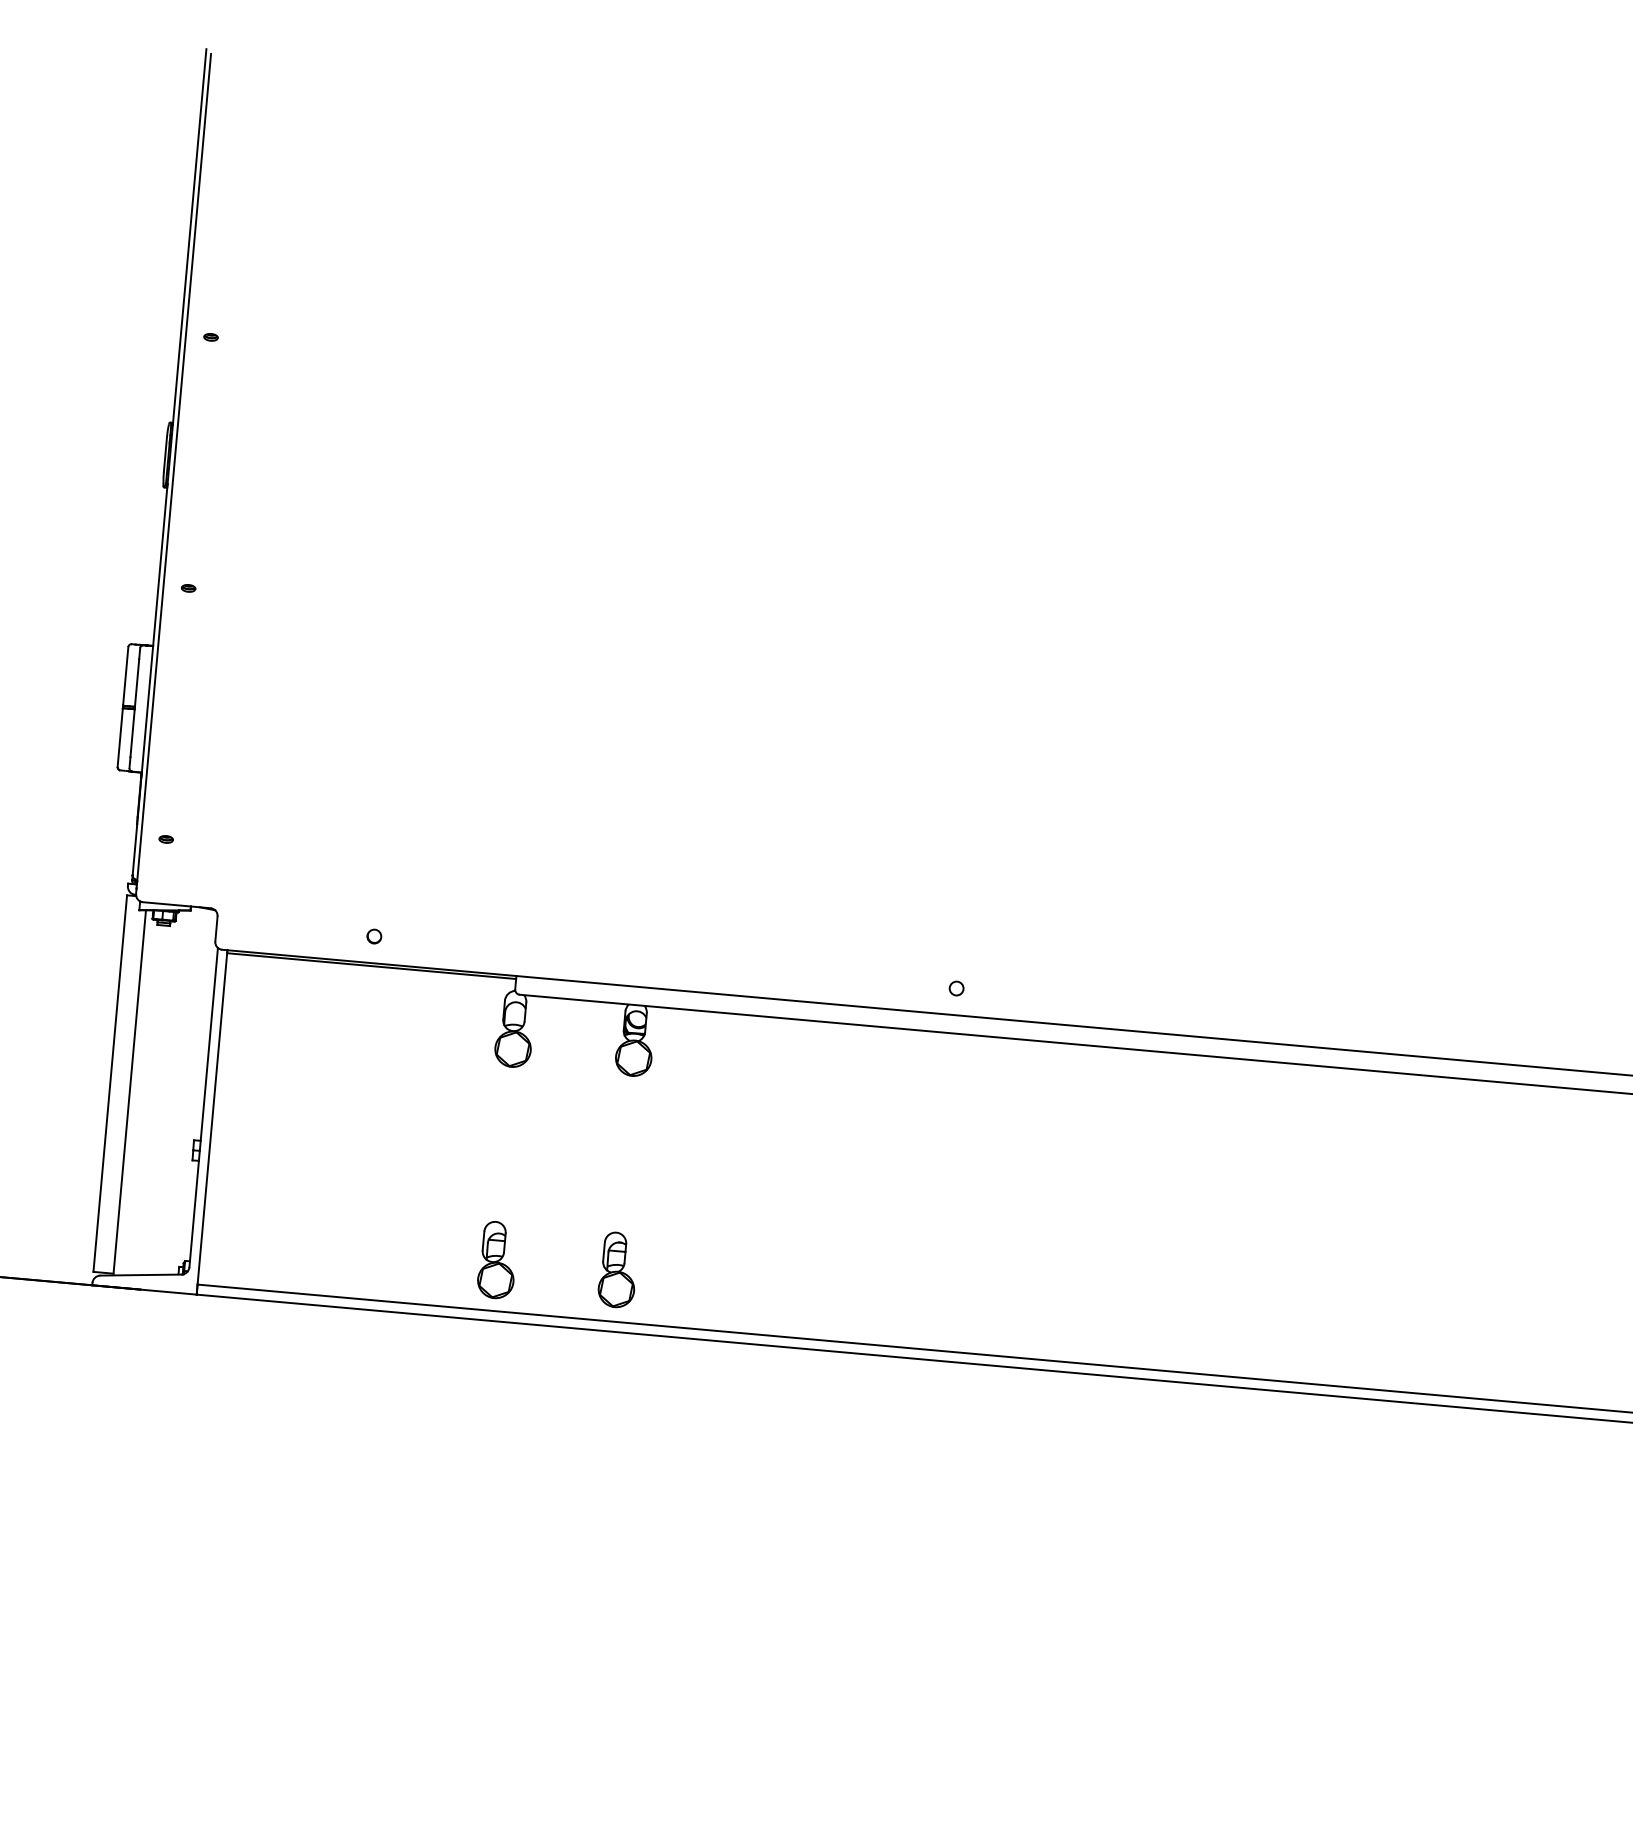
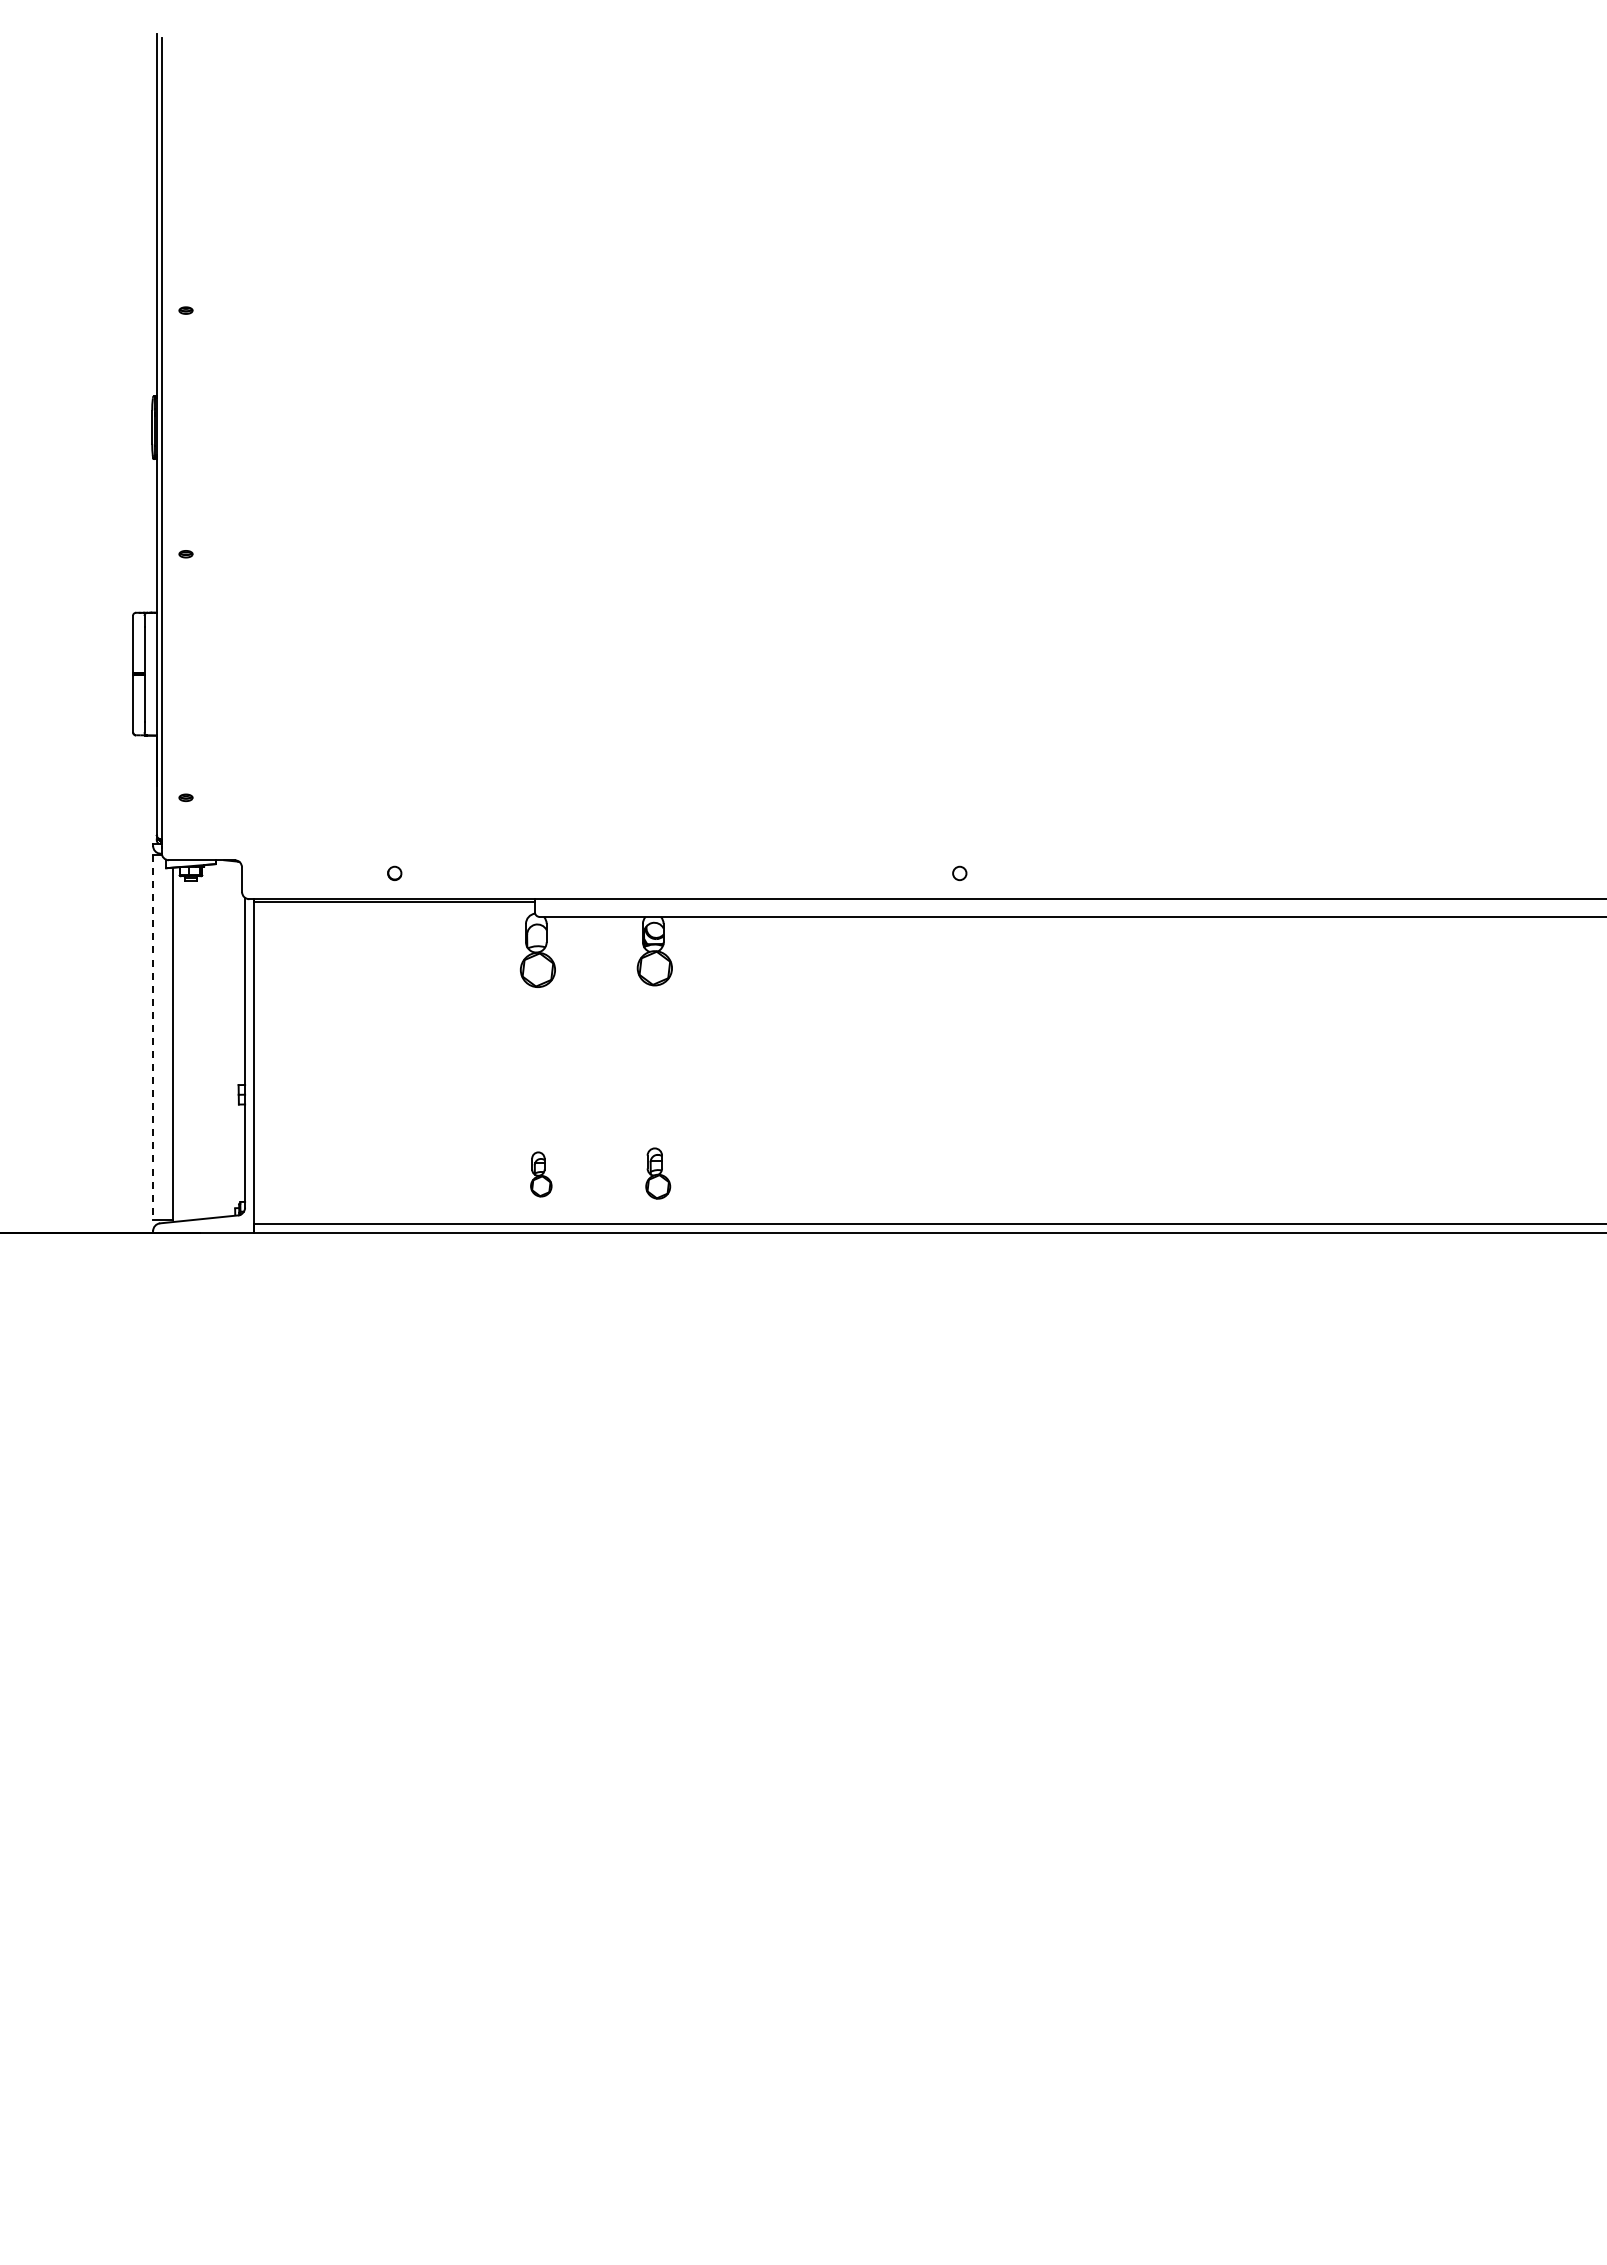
line: (110, 1083) -> (153, 1037), solid -> dashed
part: (497, 1260) -> (541, 1174), size x0.6
part: (618, 1270) -> (658, 1173), size x0.7

